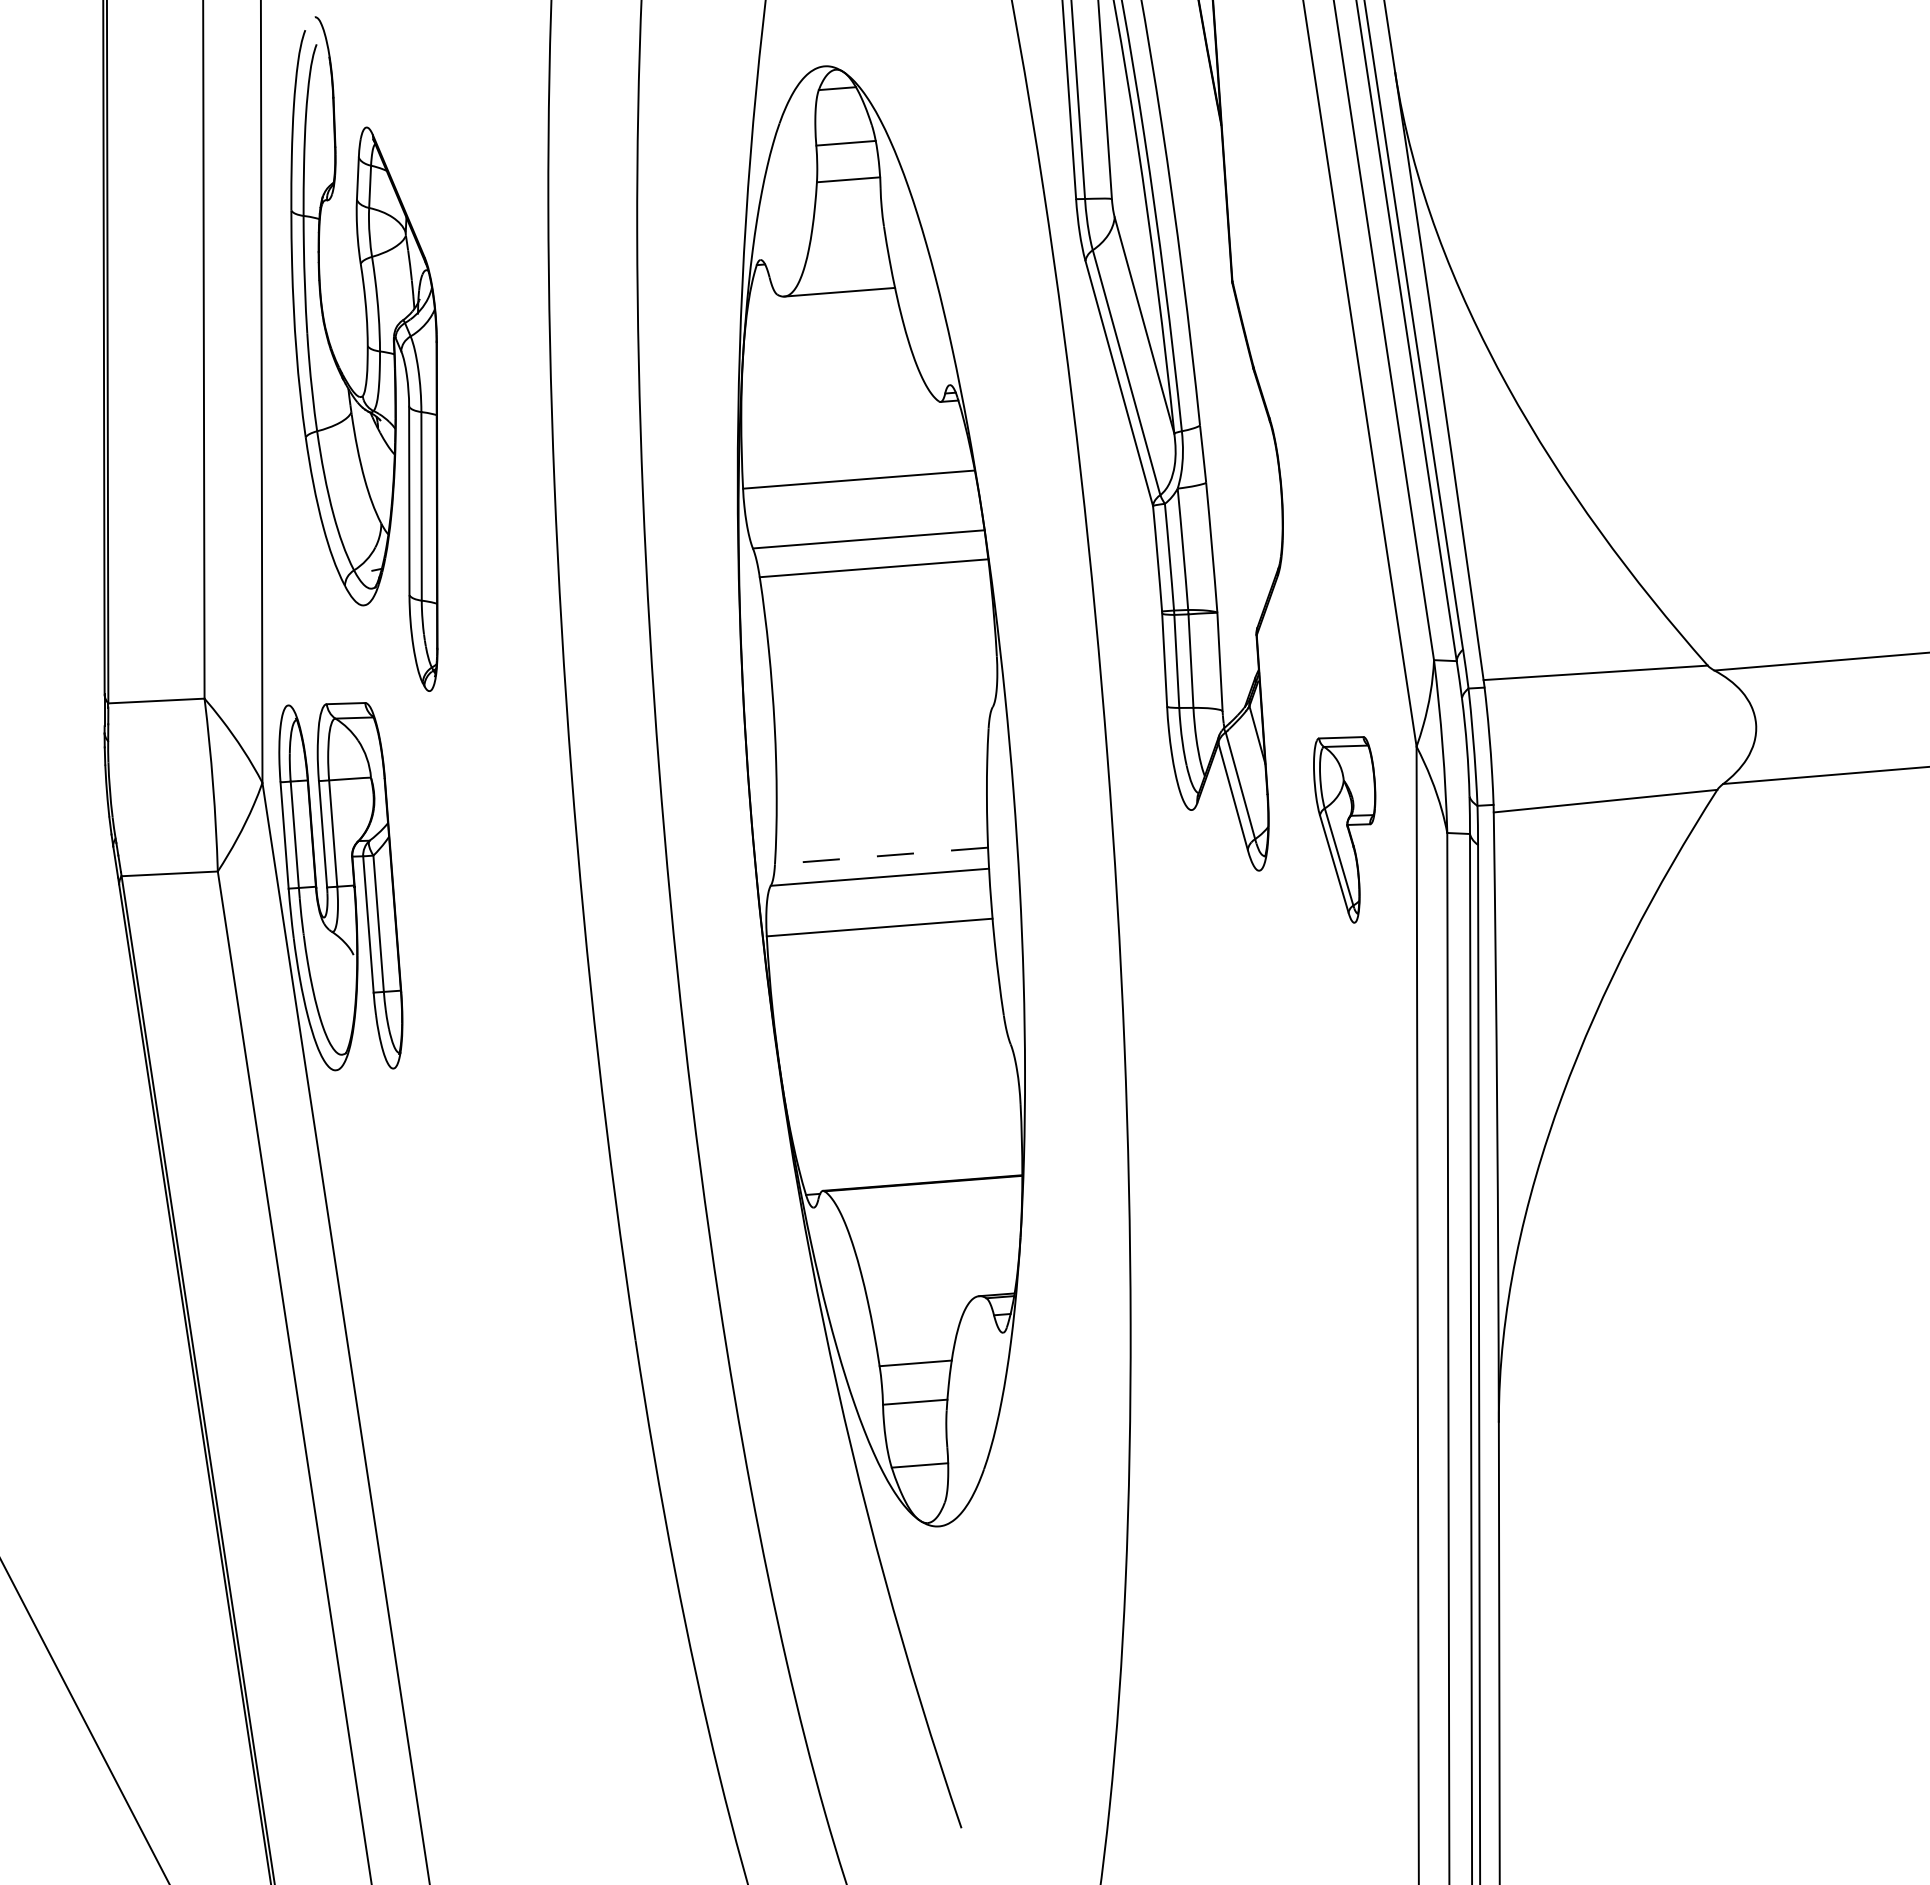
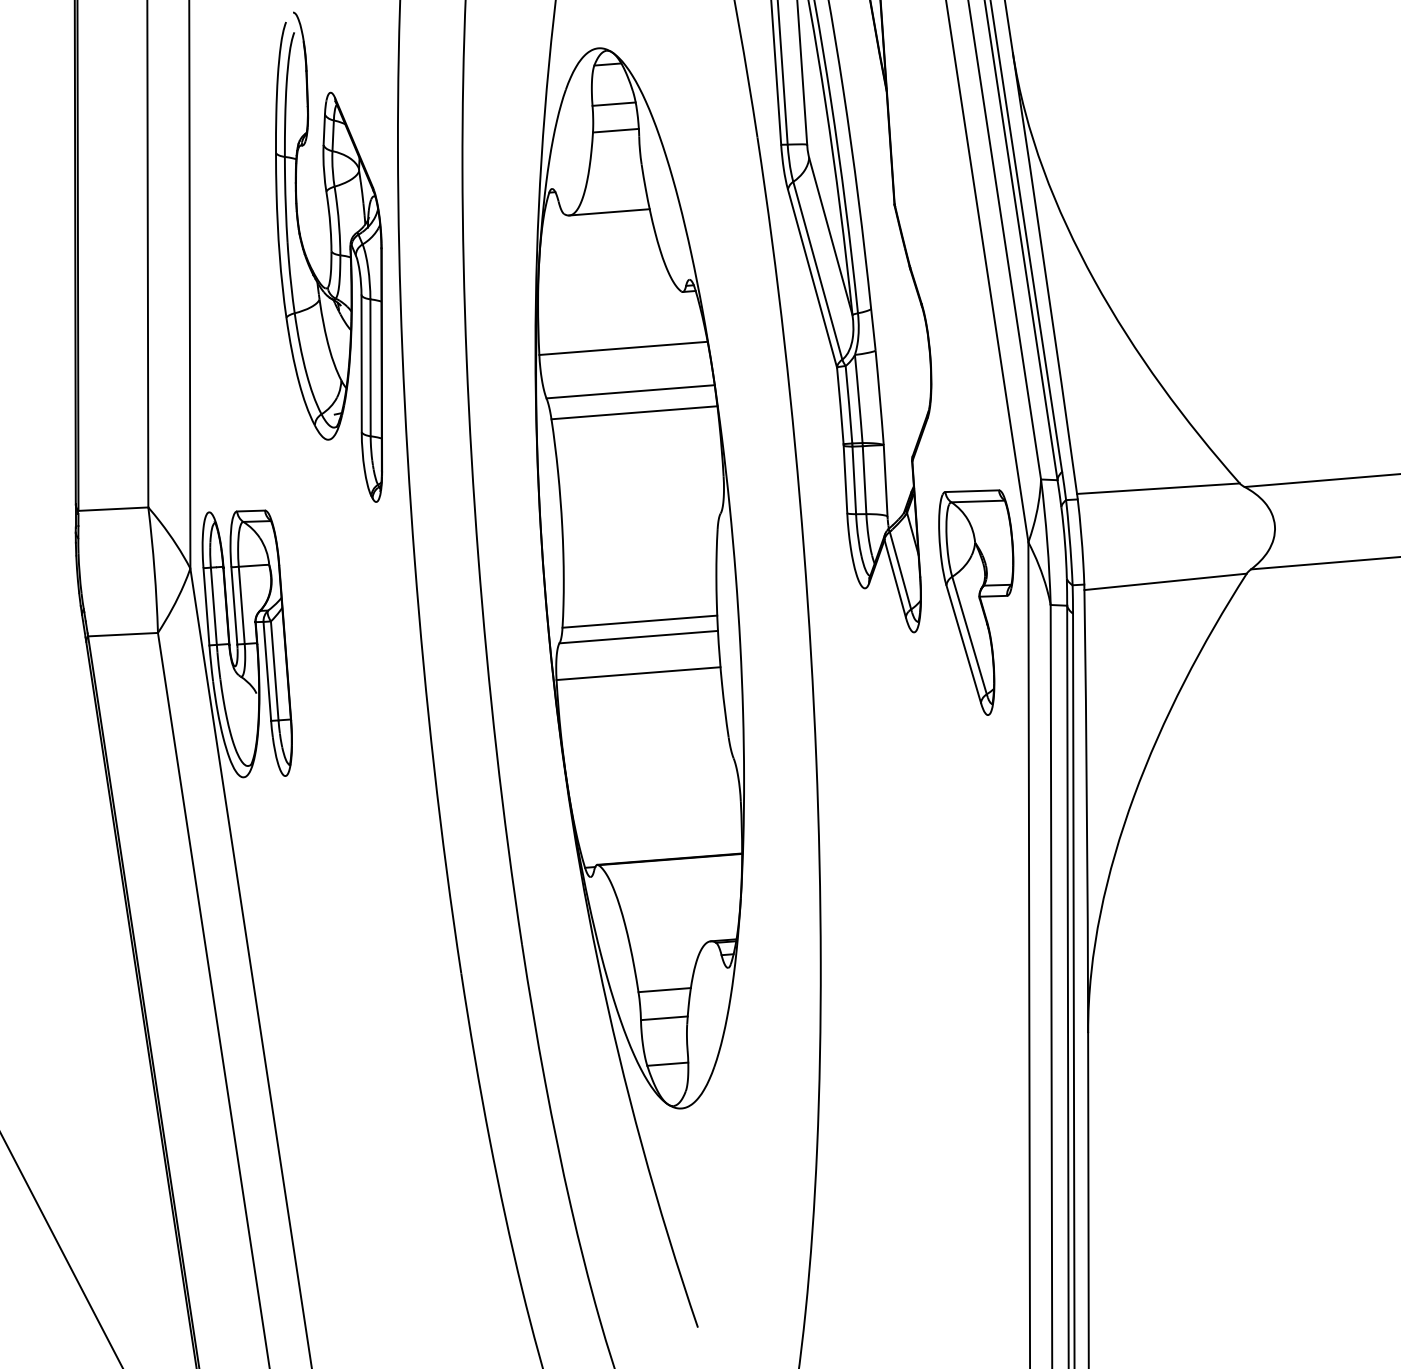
part: (364, 353) -> (329, 256), moved
part: (1344, 829) -> (976, 602), size x1.67
line: (881, 855) -> (639, 621), dashed -> solid

